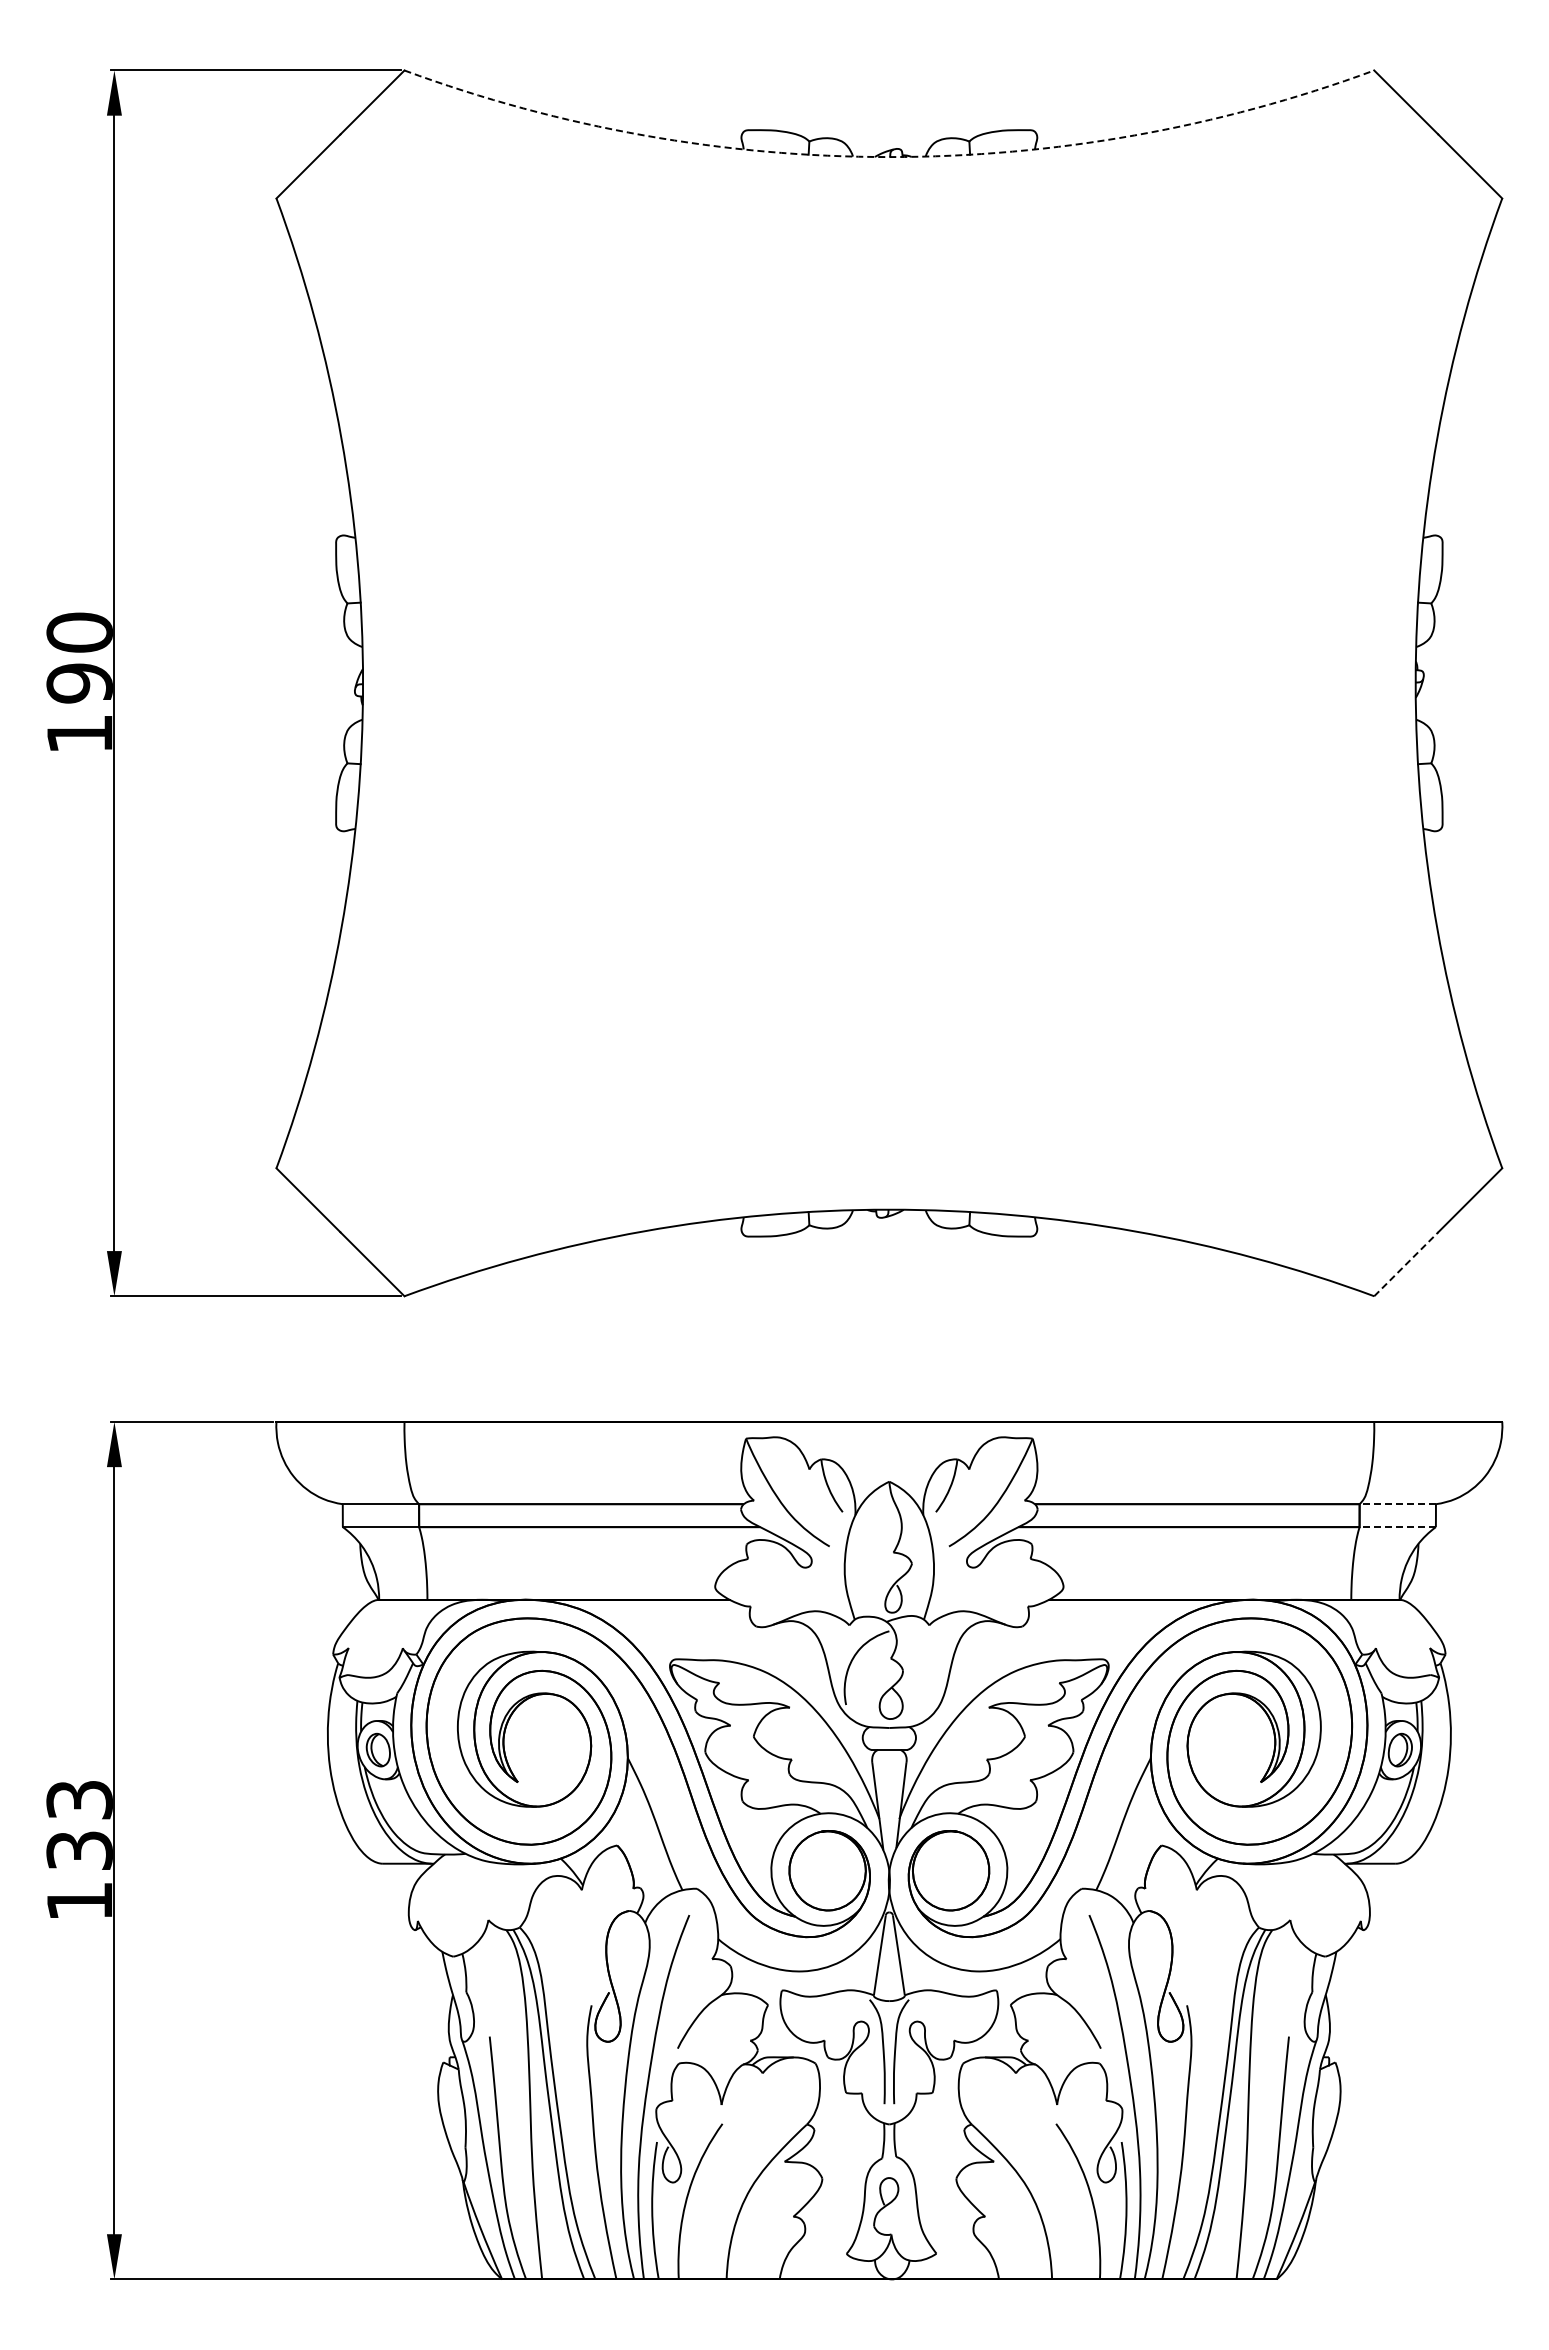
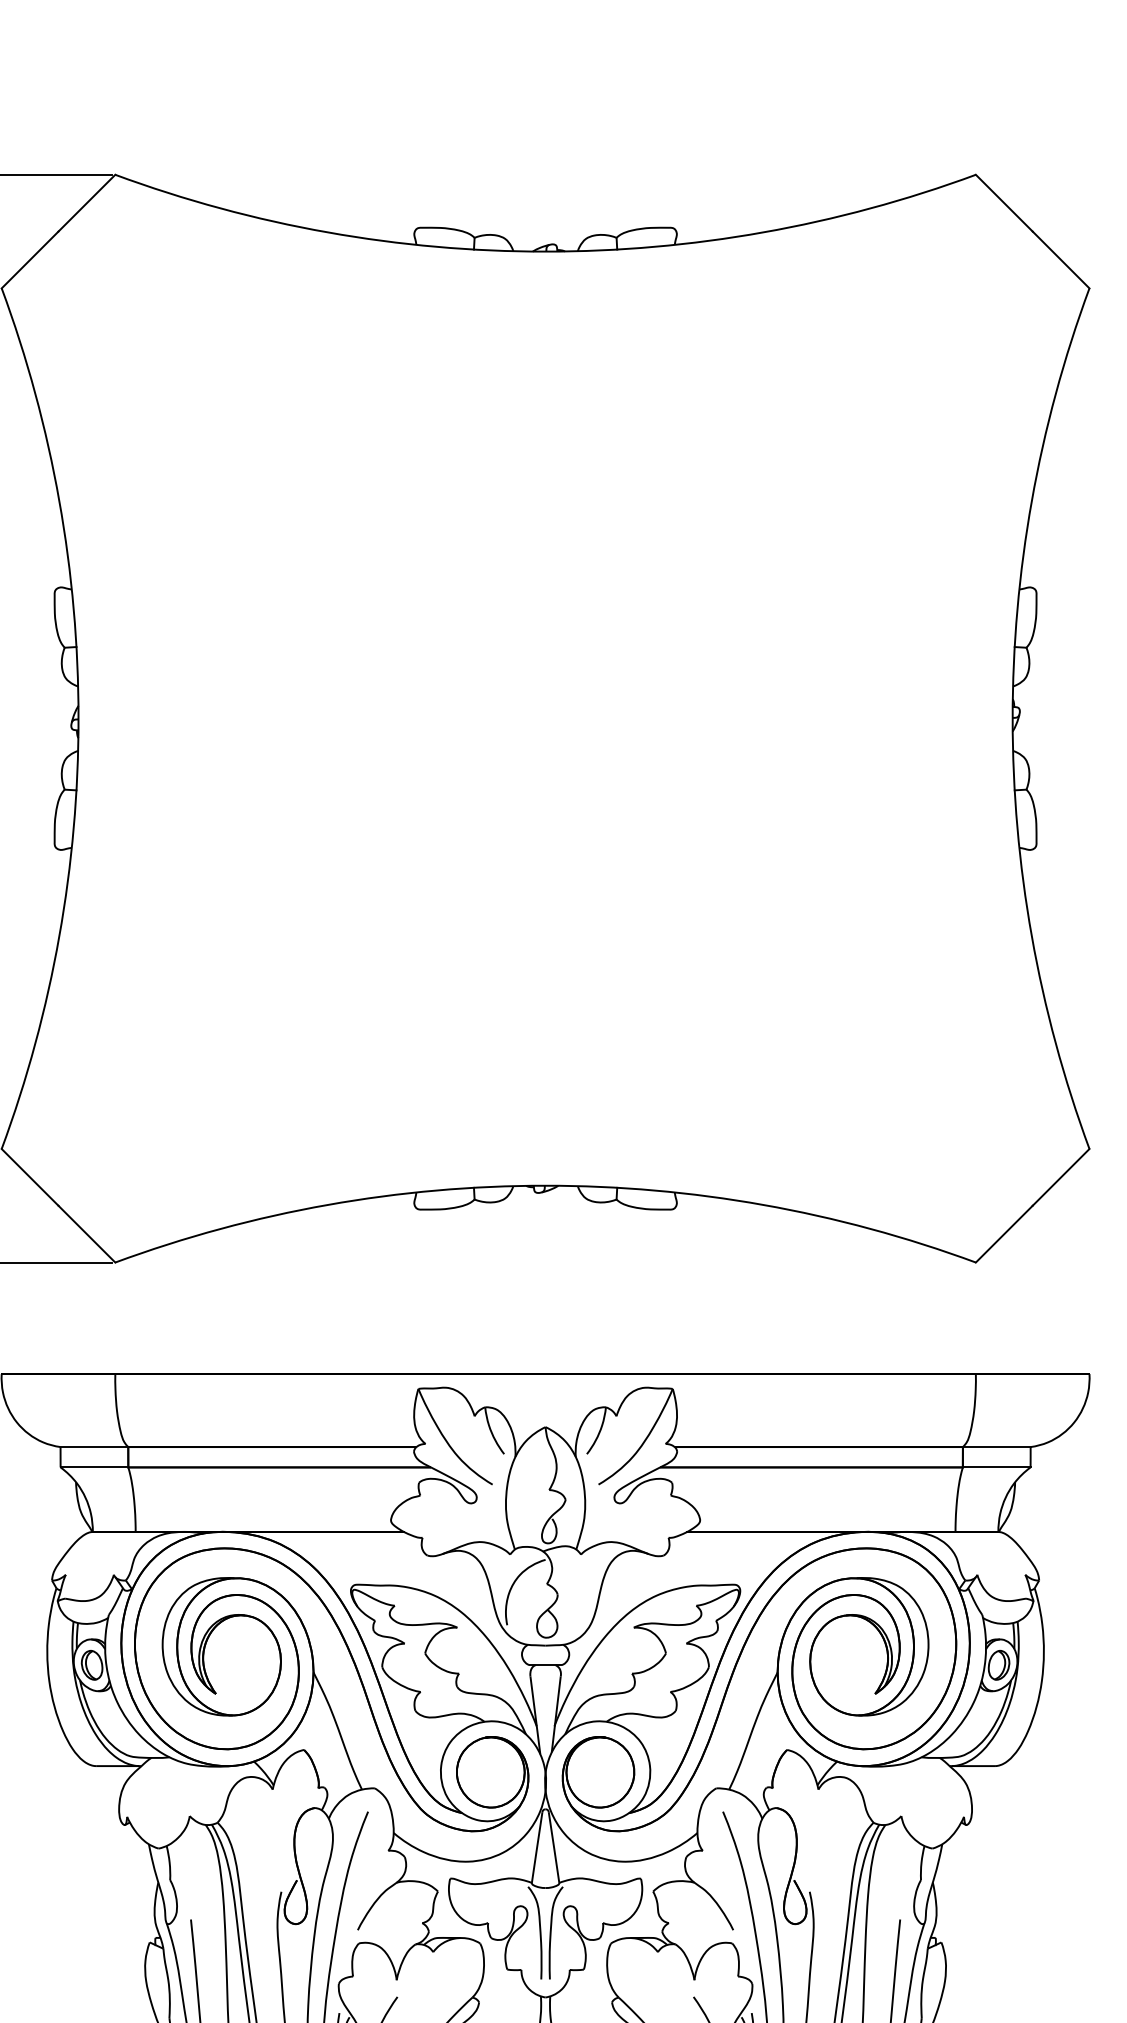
arc: (889, 157) -> (545, 252), dashed -> solid
line: (1406, 1263) -> (1004, 1233), dashed -> solid
line: (1397, 1504) -> (996, 1447), dashed -> solid
line: (1397, 1527) -> (996, 1467), dashed -> solid

